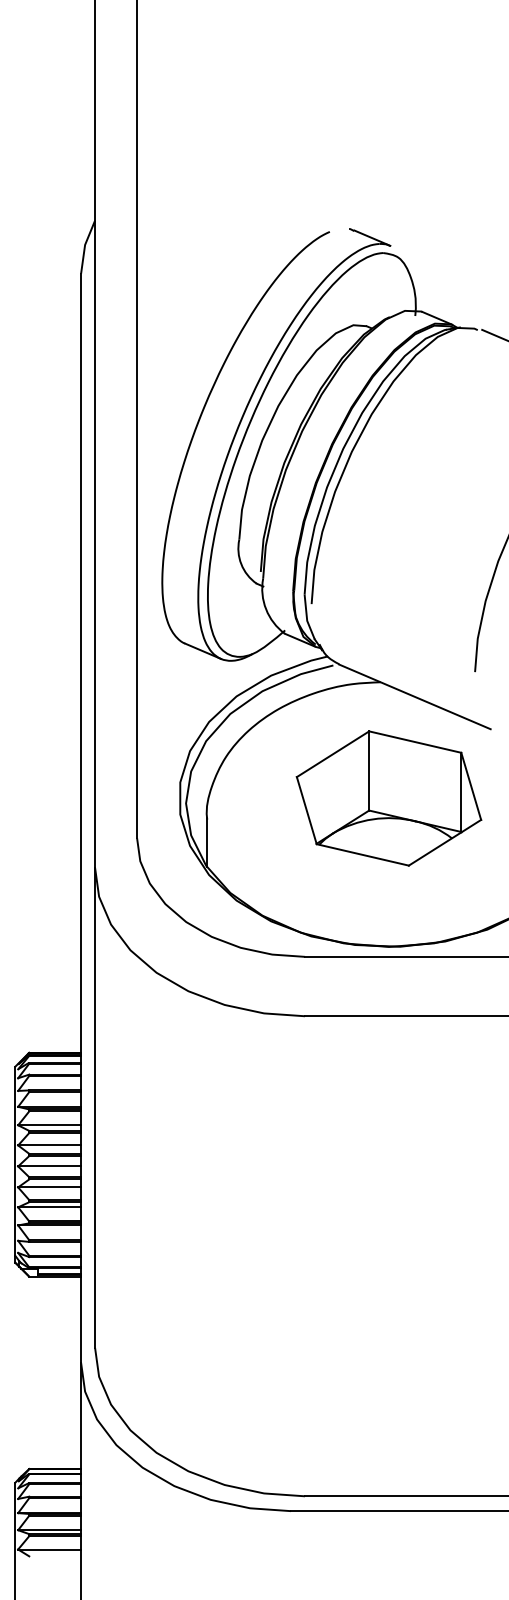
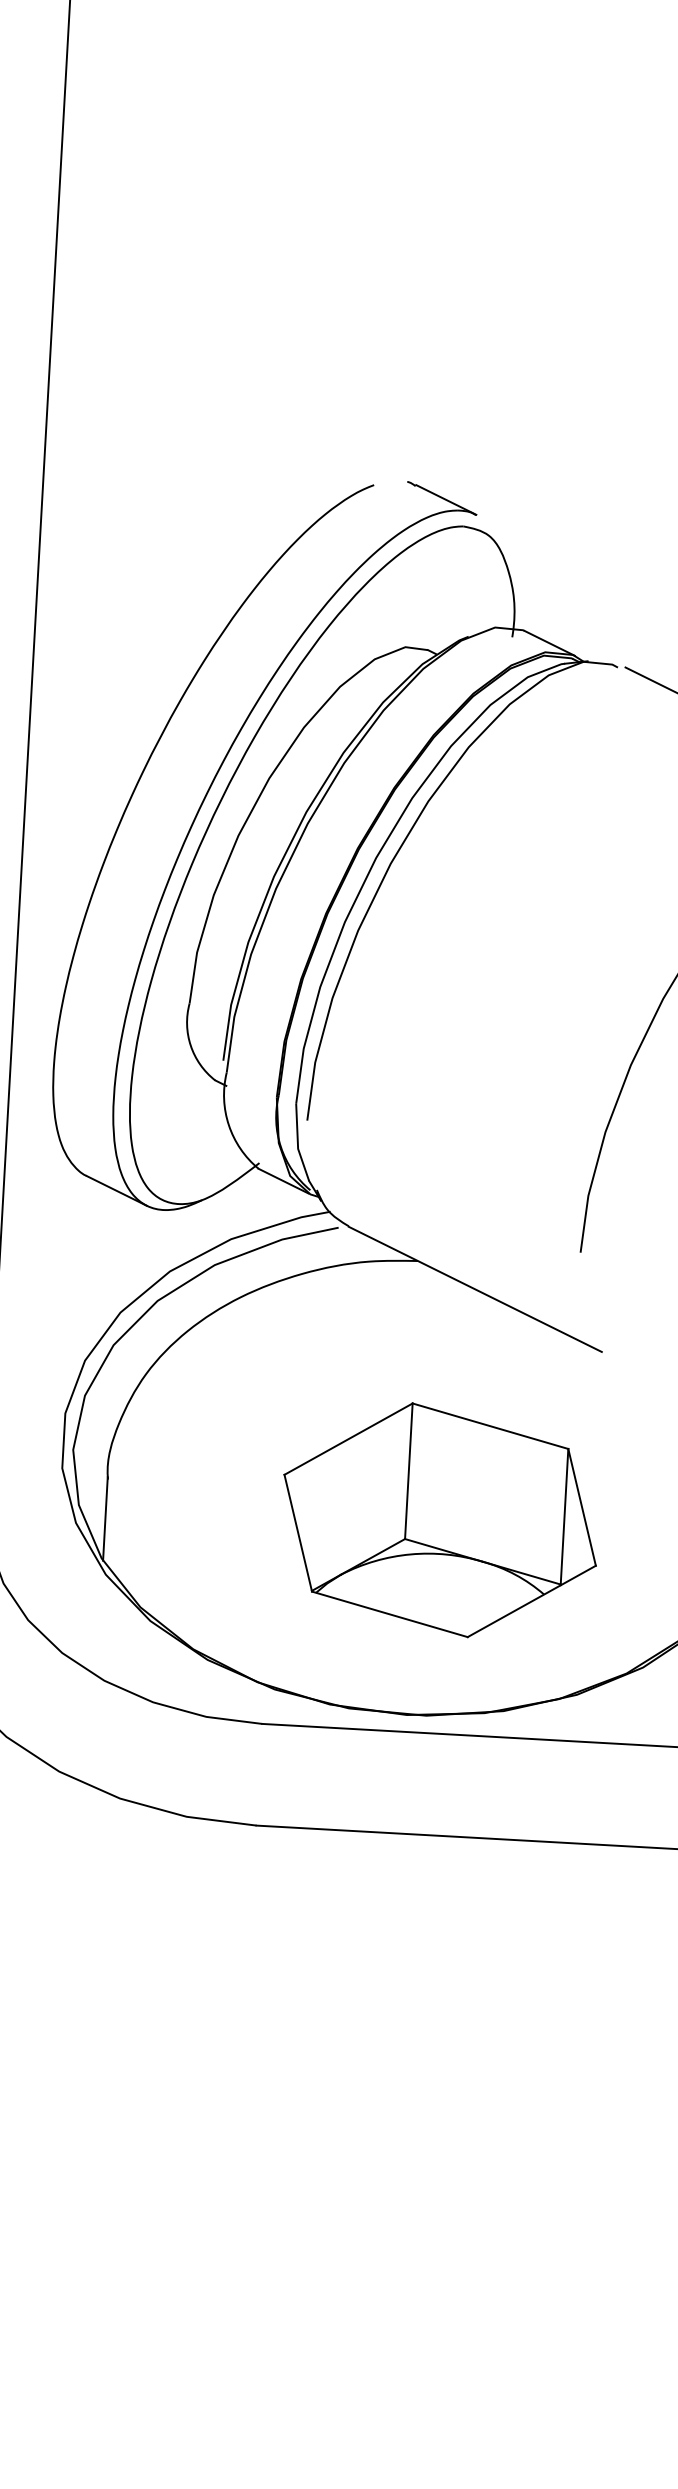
part: (388, 798) -> (439, 1520), moved

